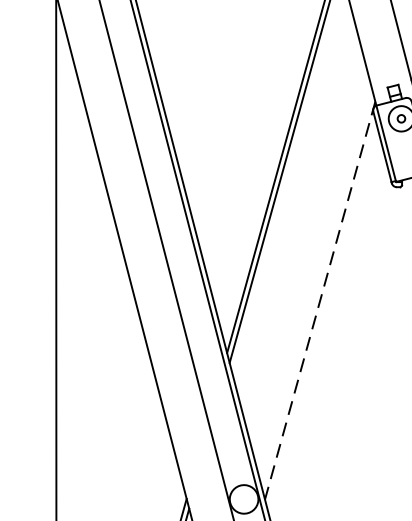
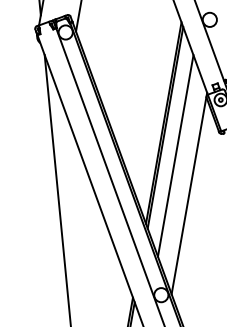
line: (299, 221) -> (175, 155), added
line: (320, 302) -> (189, 194), dashed -> solid

